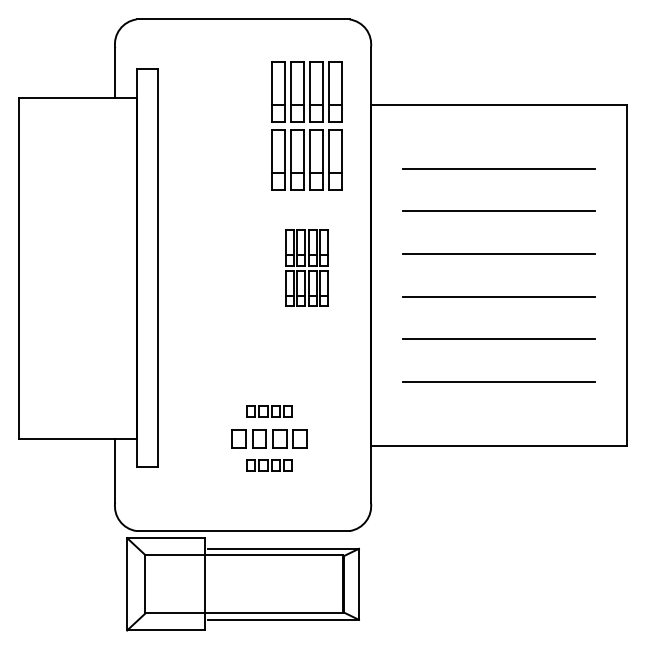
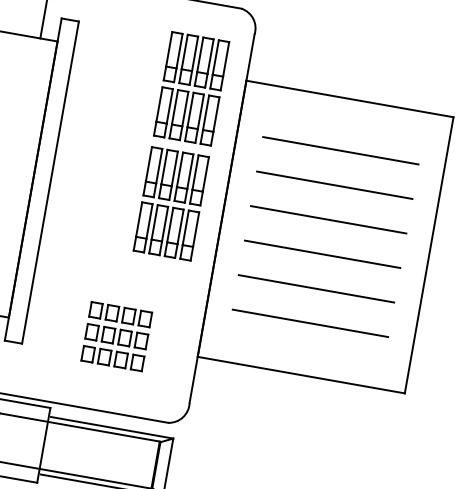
part: (306, 267) -> (171, 203), size x1.67
part: (269, 411) -> (120, 314), size x1.67
part: (269, 465) -> (112, 358), size x1.67

